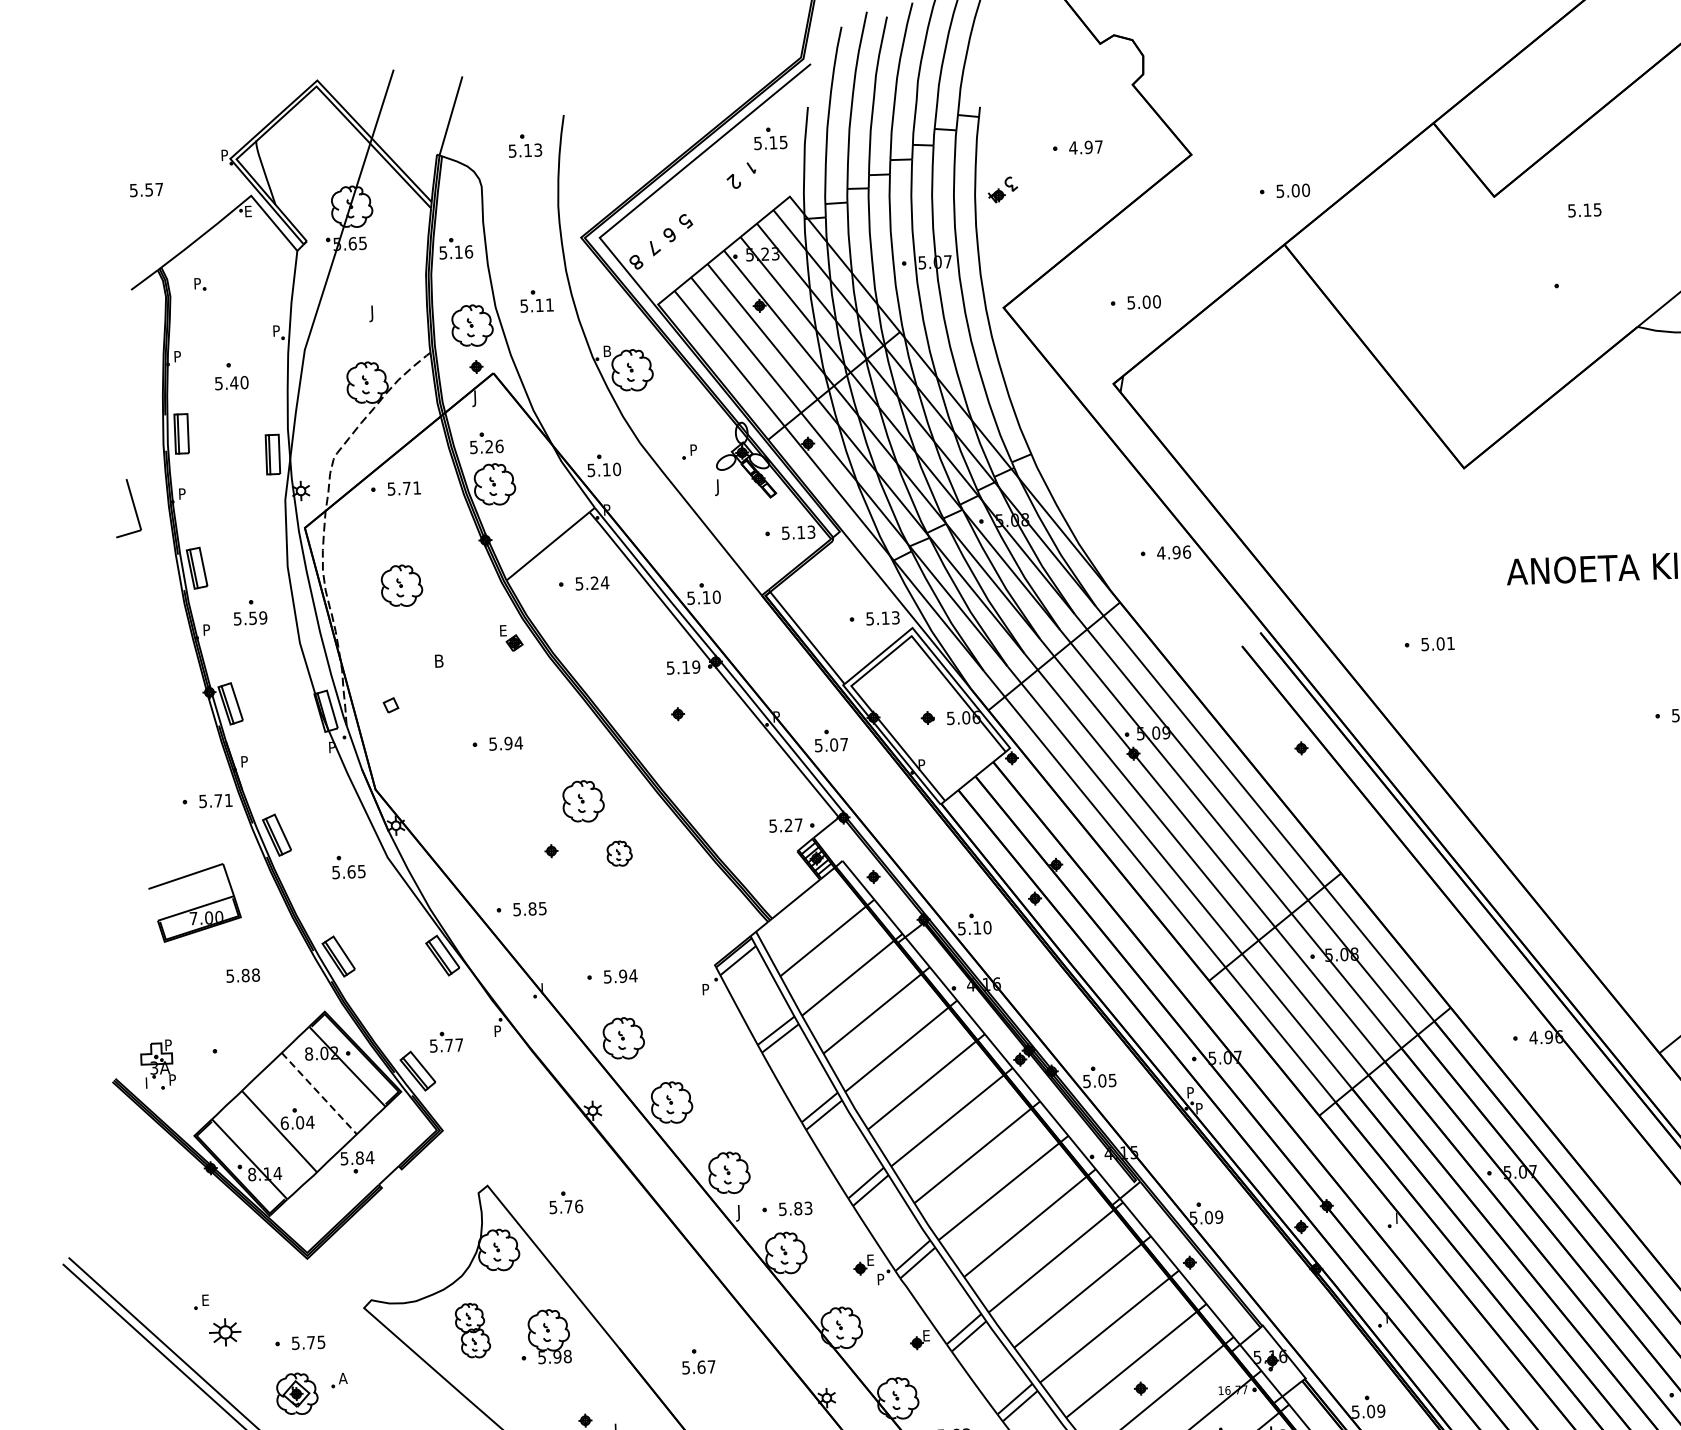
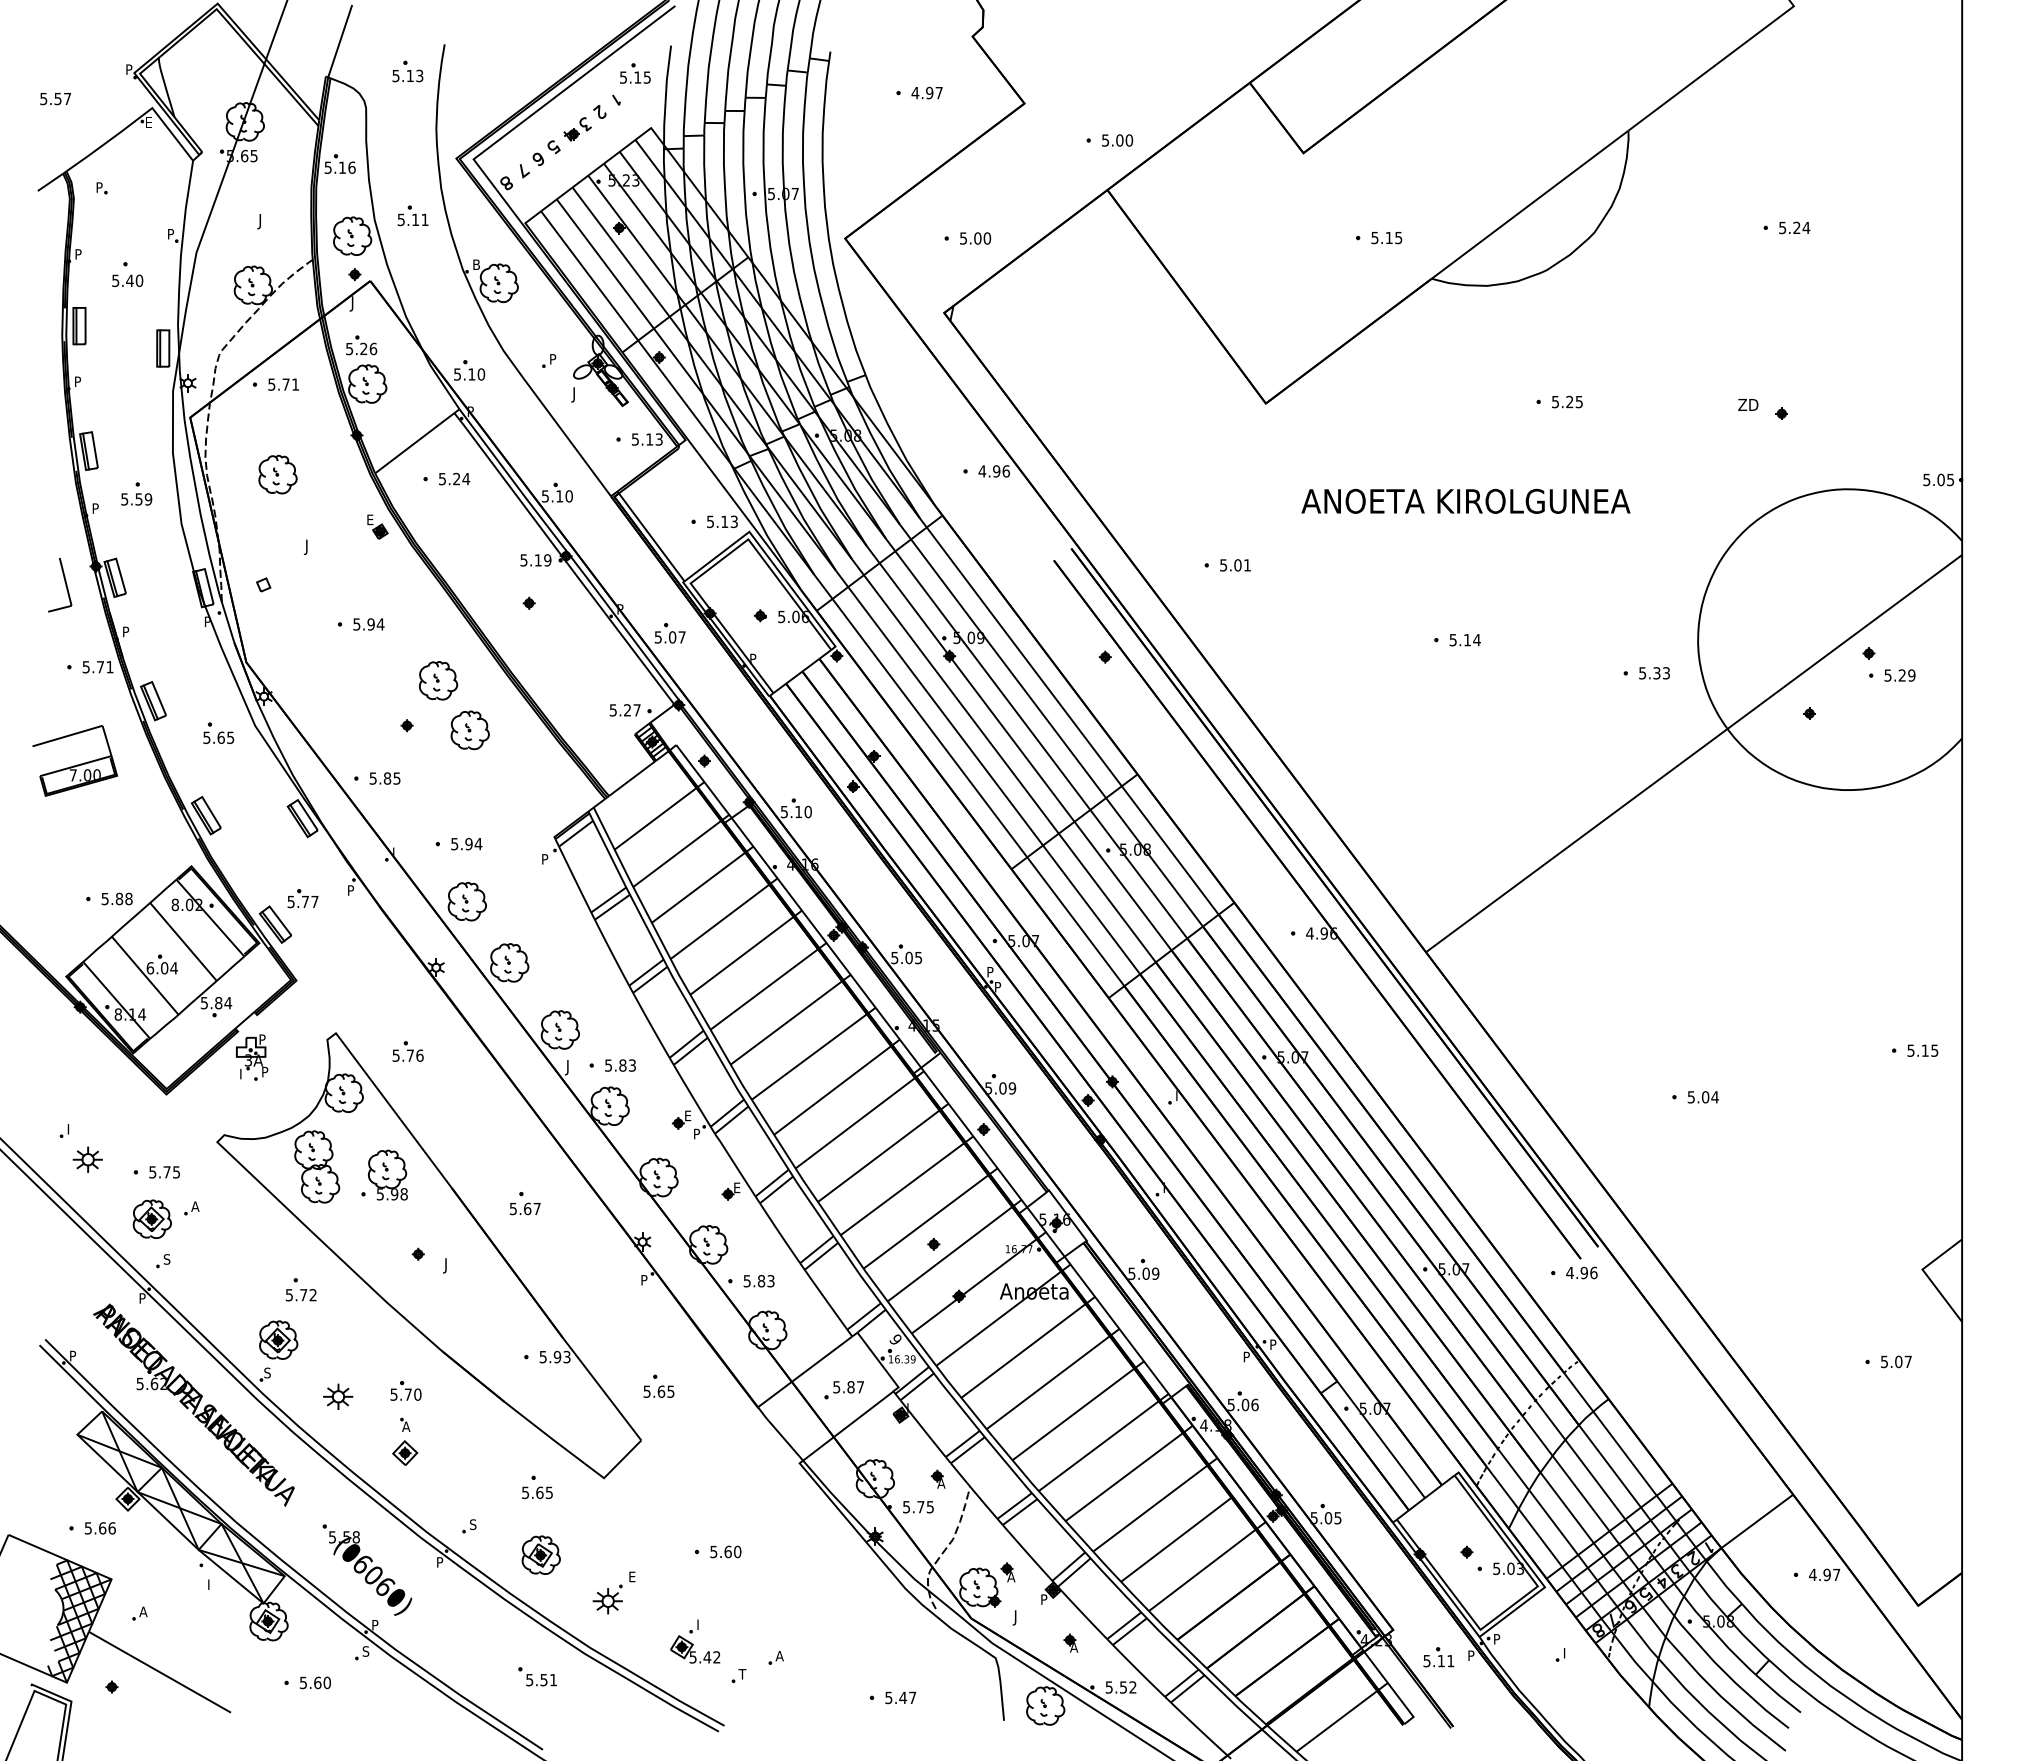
part: (1002, 190) -> (577, 129), moved
text: (1584, 210) -> (1386, 238), moved
part: (128, 507) -> (60, 584), moved
text: (437, 663) -> (308, 547), B -> J
part: (618, 853) -> (469, 730), size x1.67
text: (242, 975) -> (116, 898), moved
part: (158, 1064) -> (252, 1057), moved
line: (319, 1094) -> (183, 942), dashed -> solid
text: (206, 1300) -> (71, 1129), E -> I
part: (473, 1330) -> (317, 1166), size x1.43

